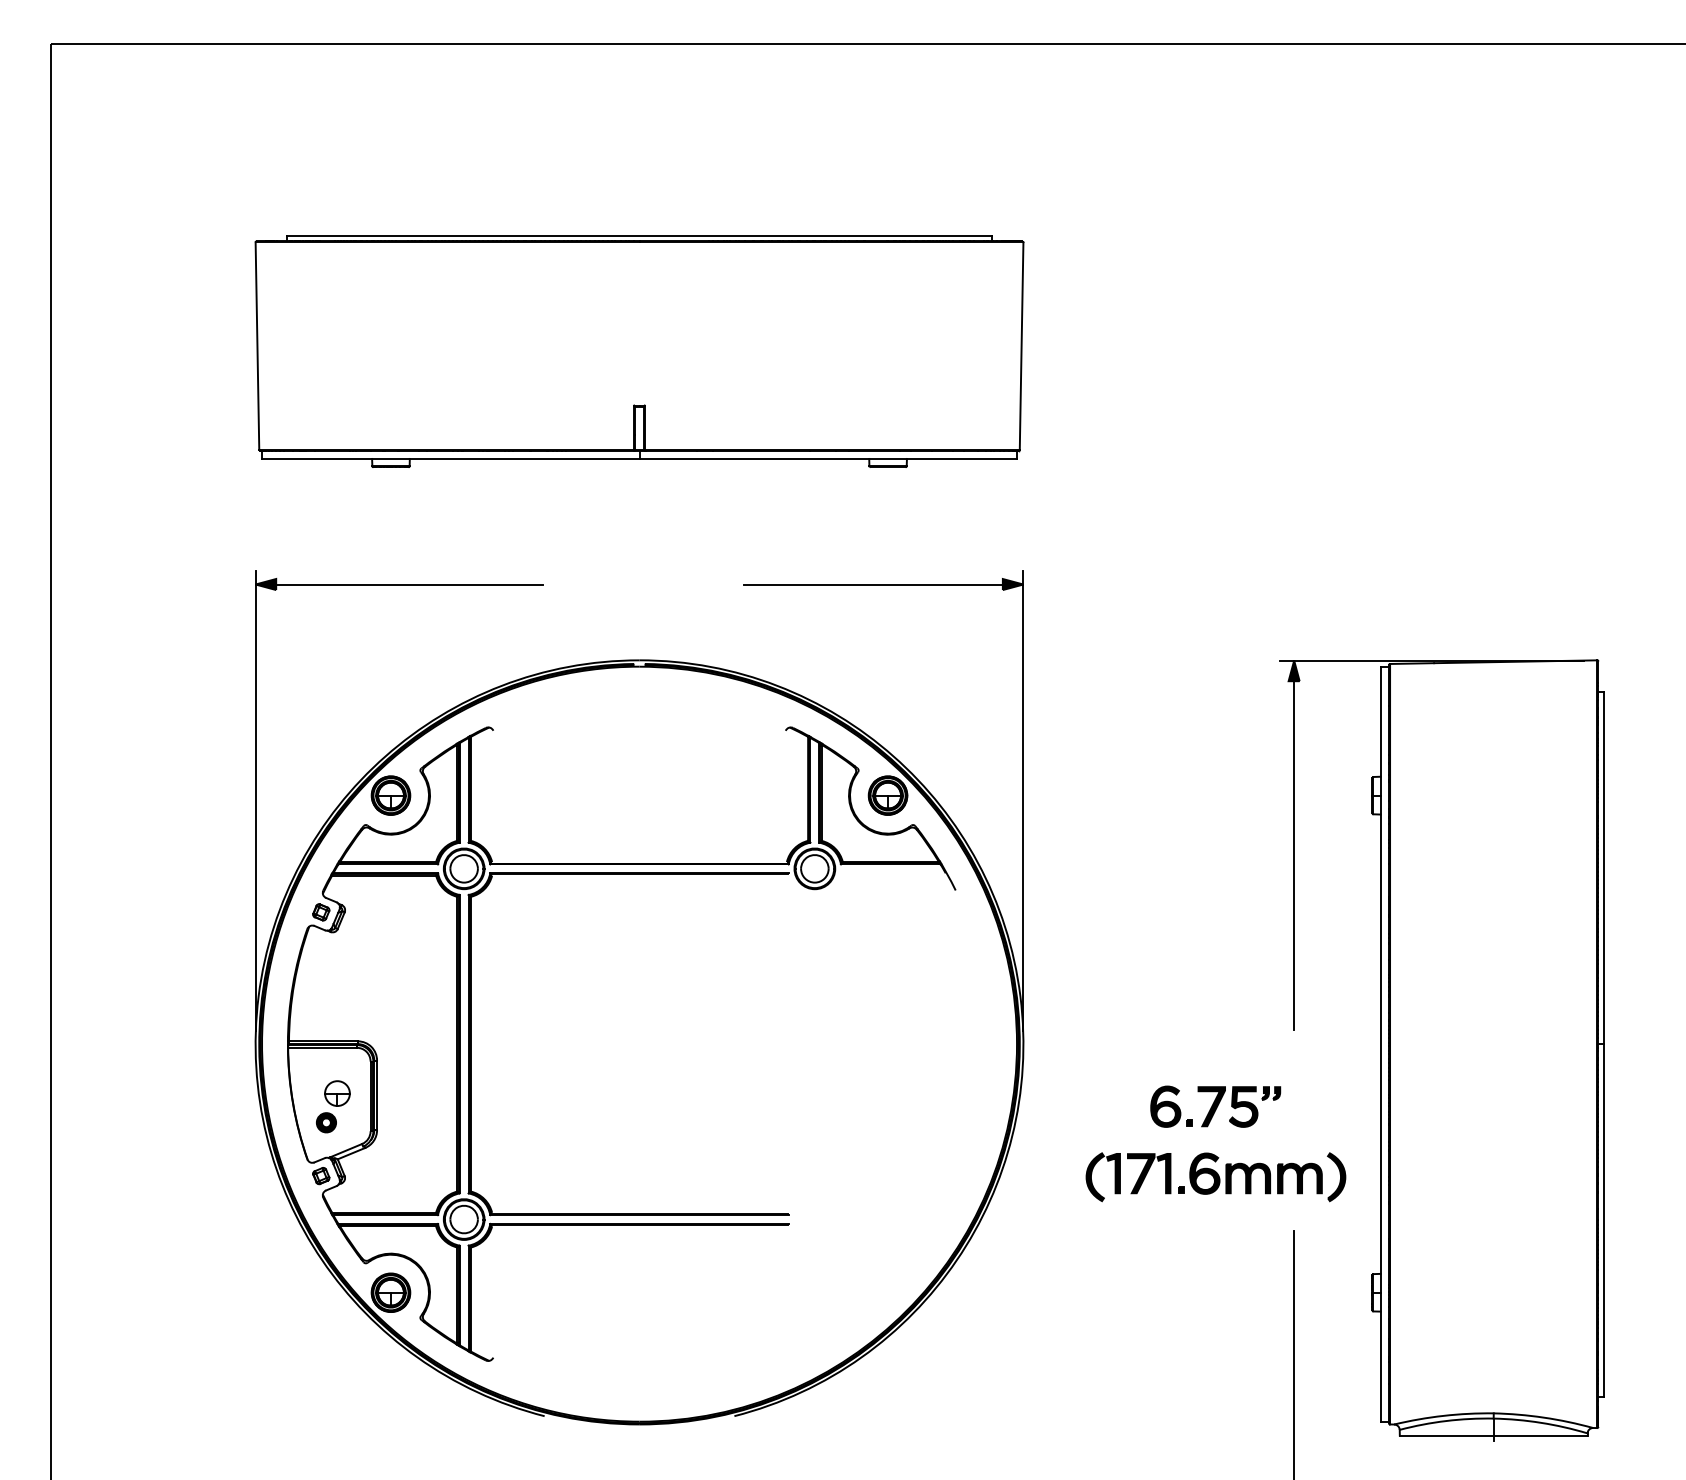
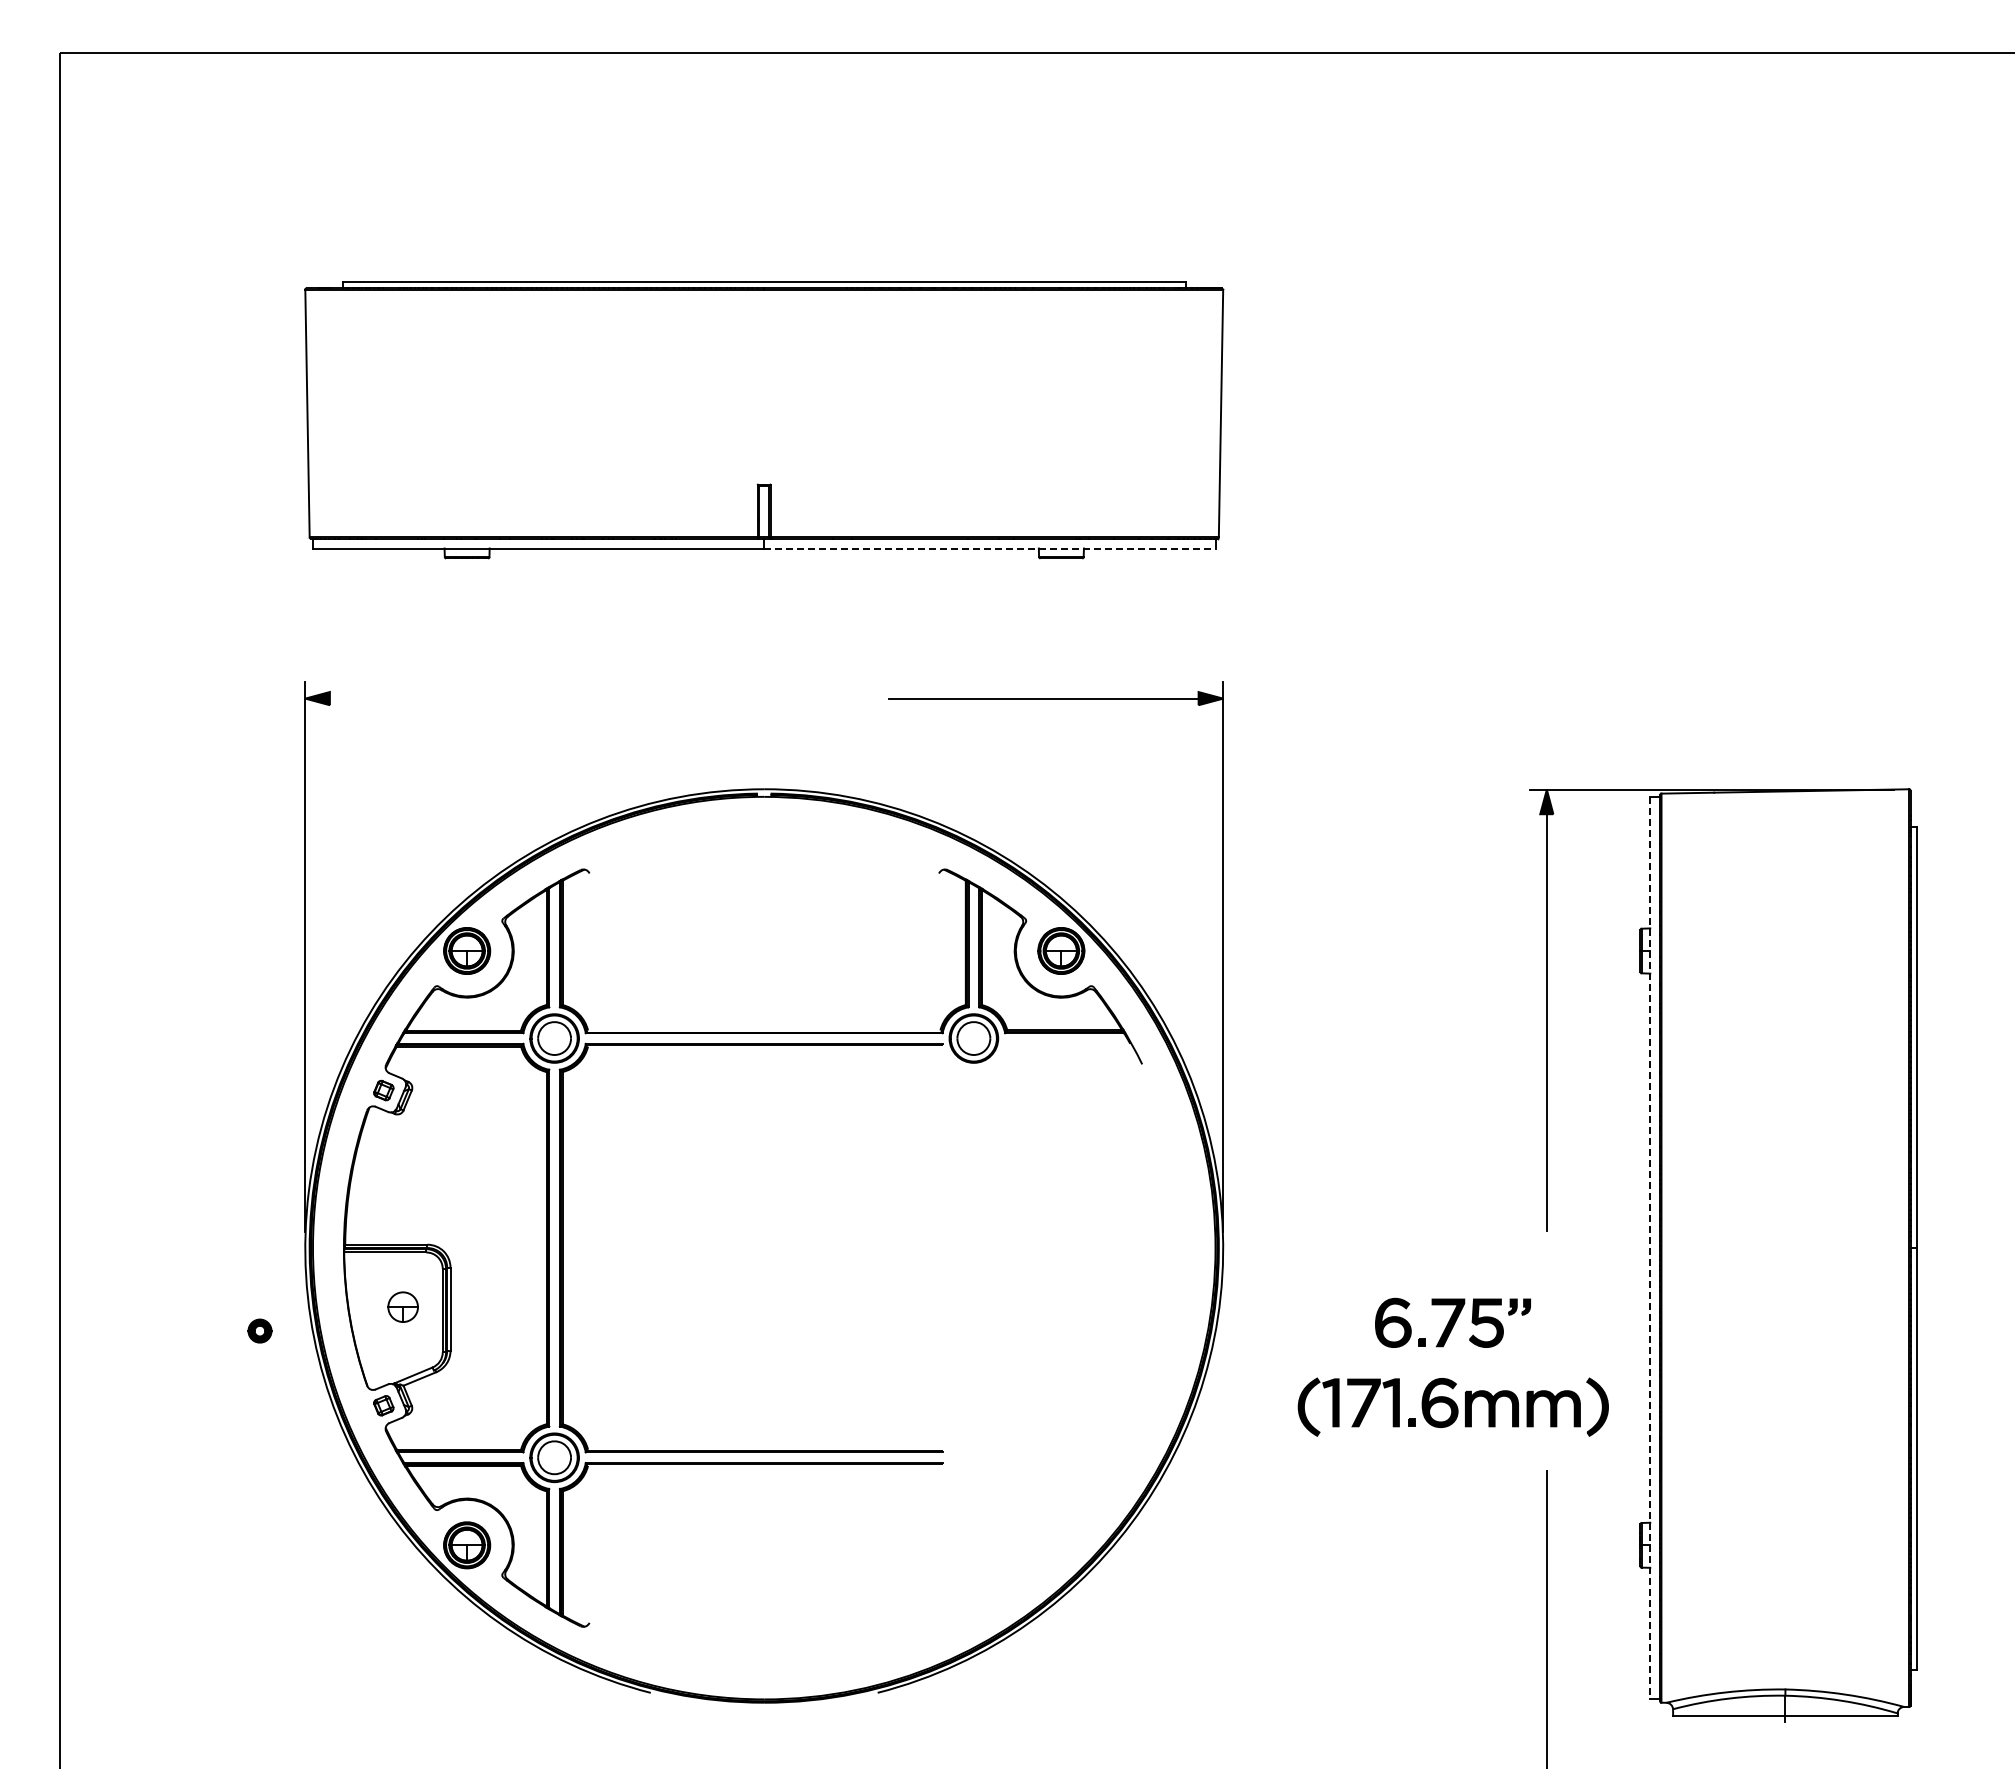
line: (827, 458) -> (989, 548), solid -> dashed
line: (399, 584) -> (477, 698), removed
line: (1380, 1044) -> (1650, 1248), solid -> dashed
part: (326, 1122) -> (259, 1330), moved

